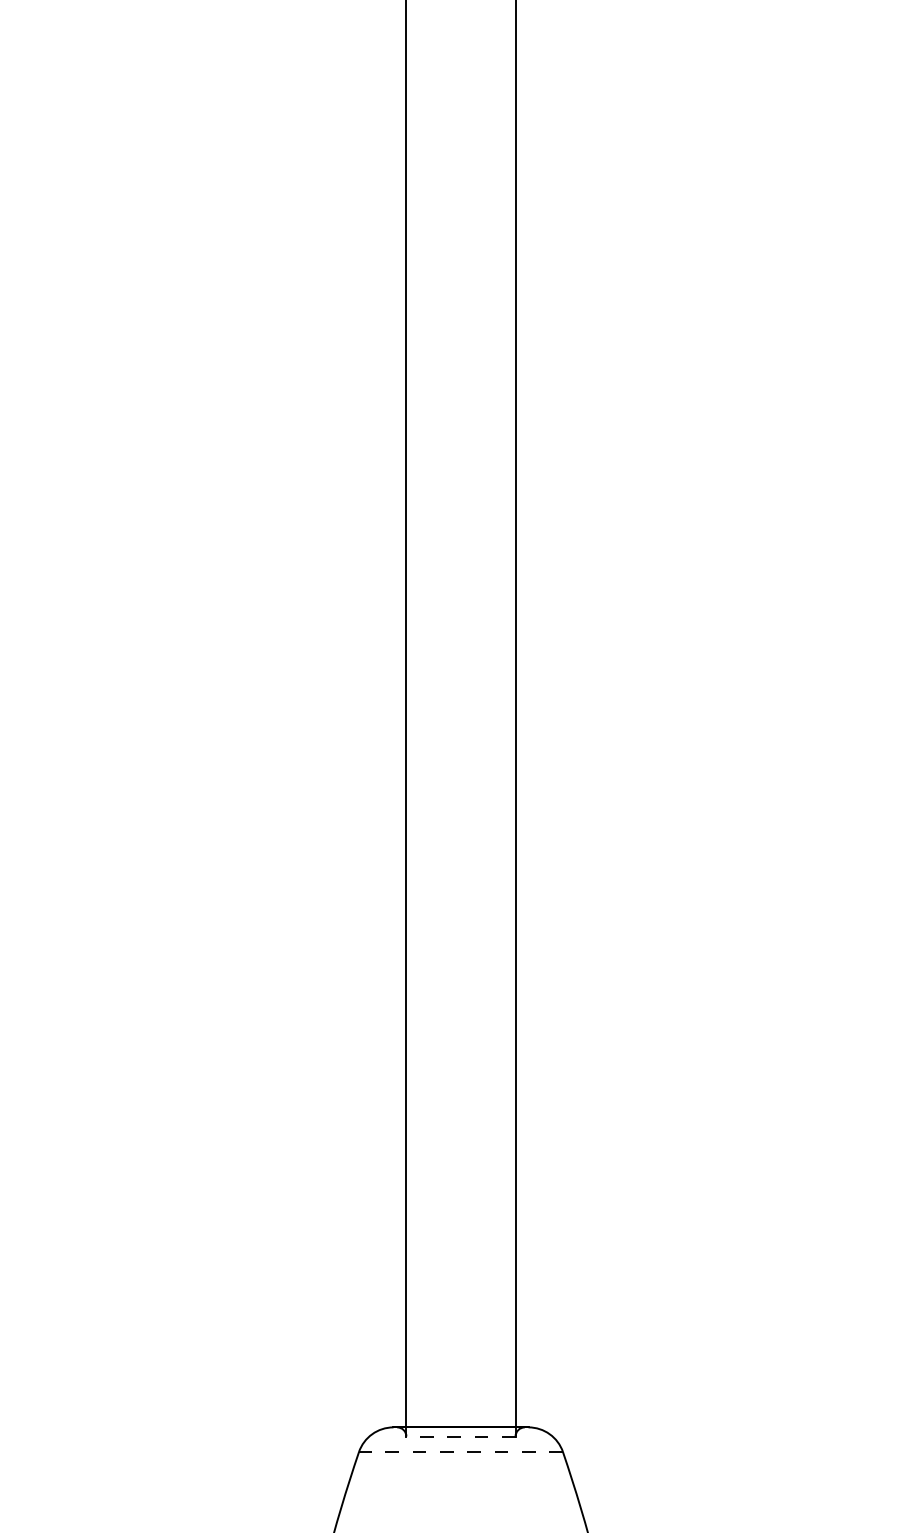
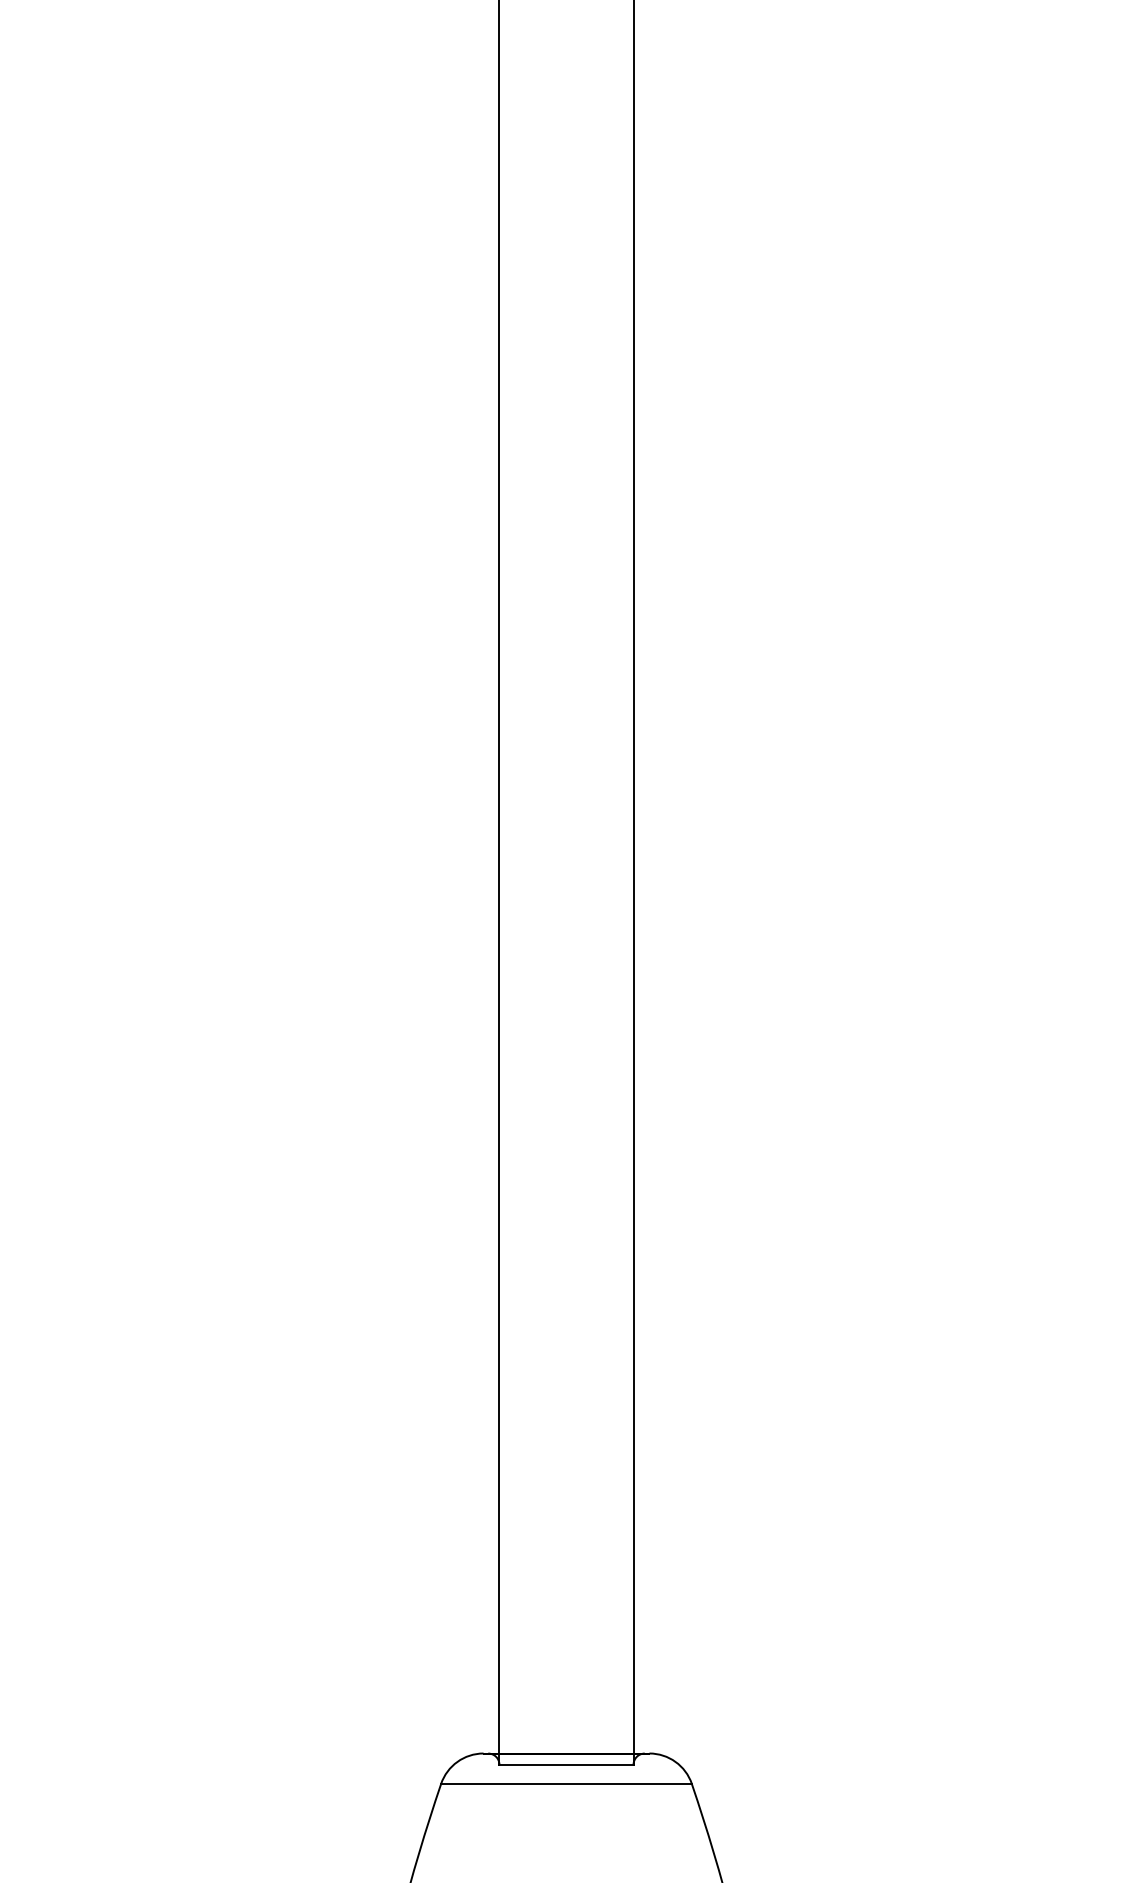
line: (461, 1436) -> (566, 1764), dashed -> solid
line: (461, 1451) -> (566, 1783), dashed -> solid

